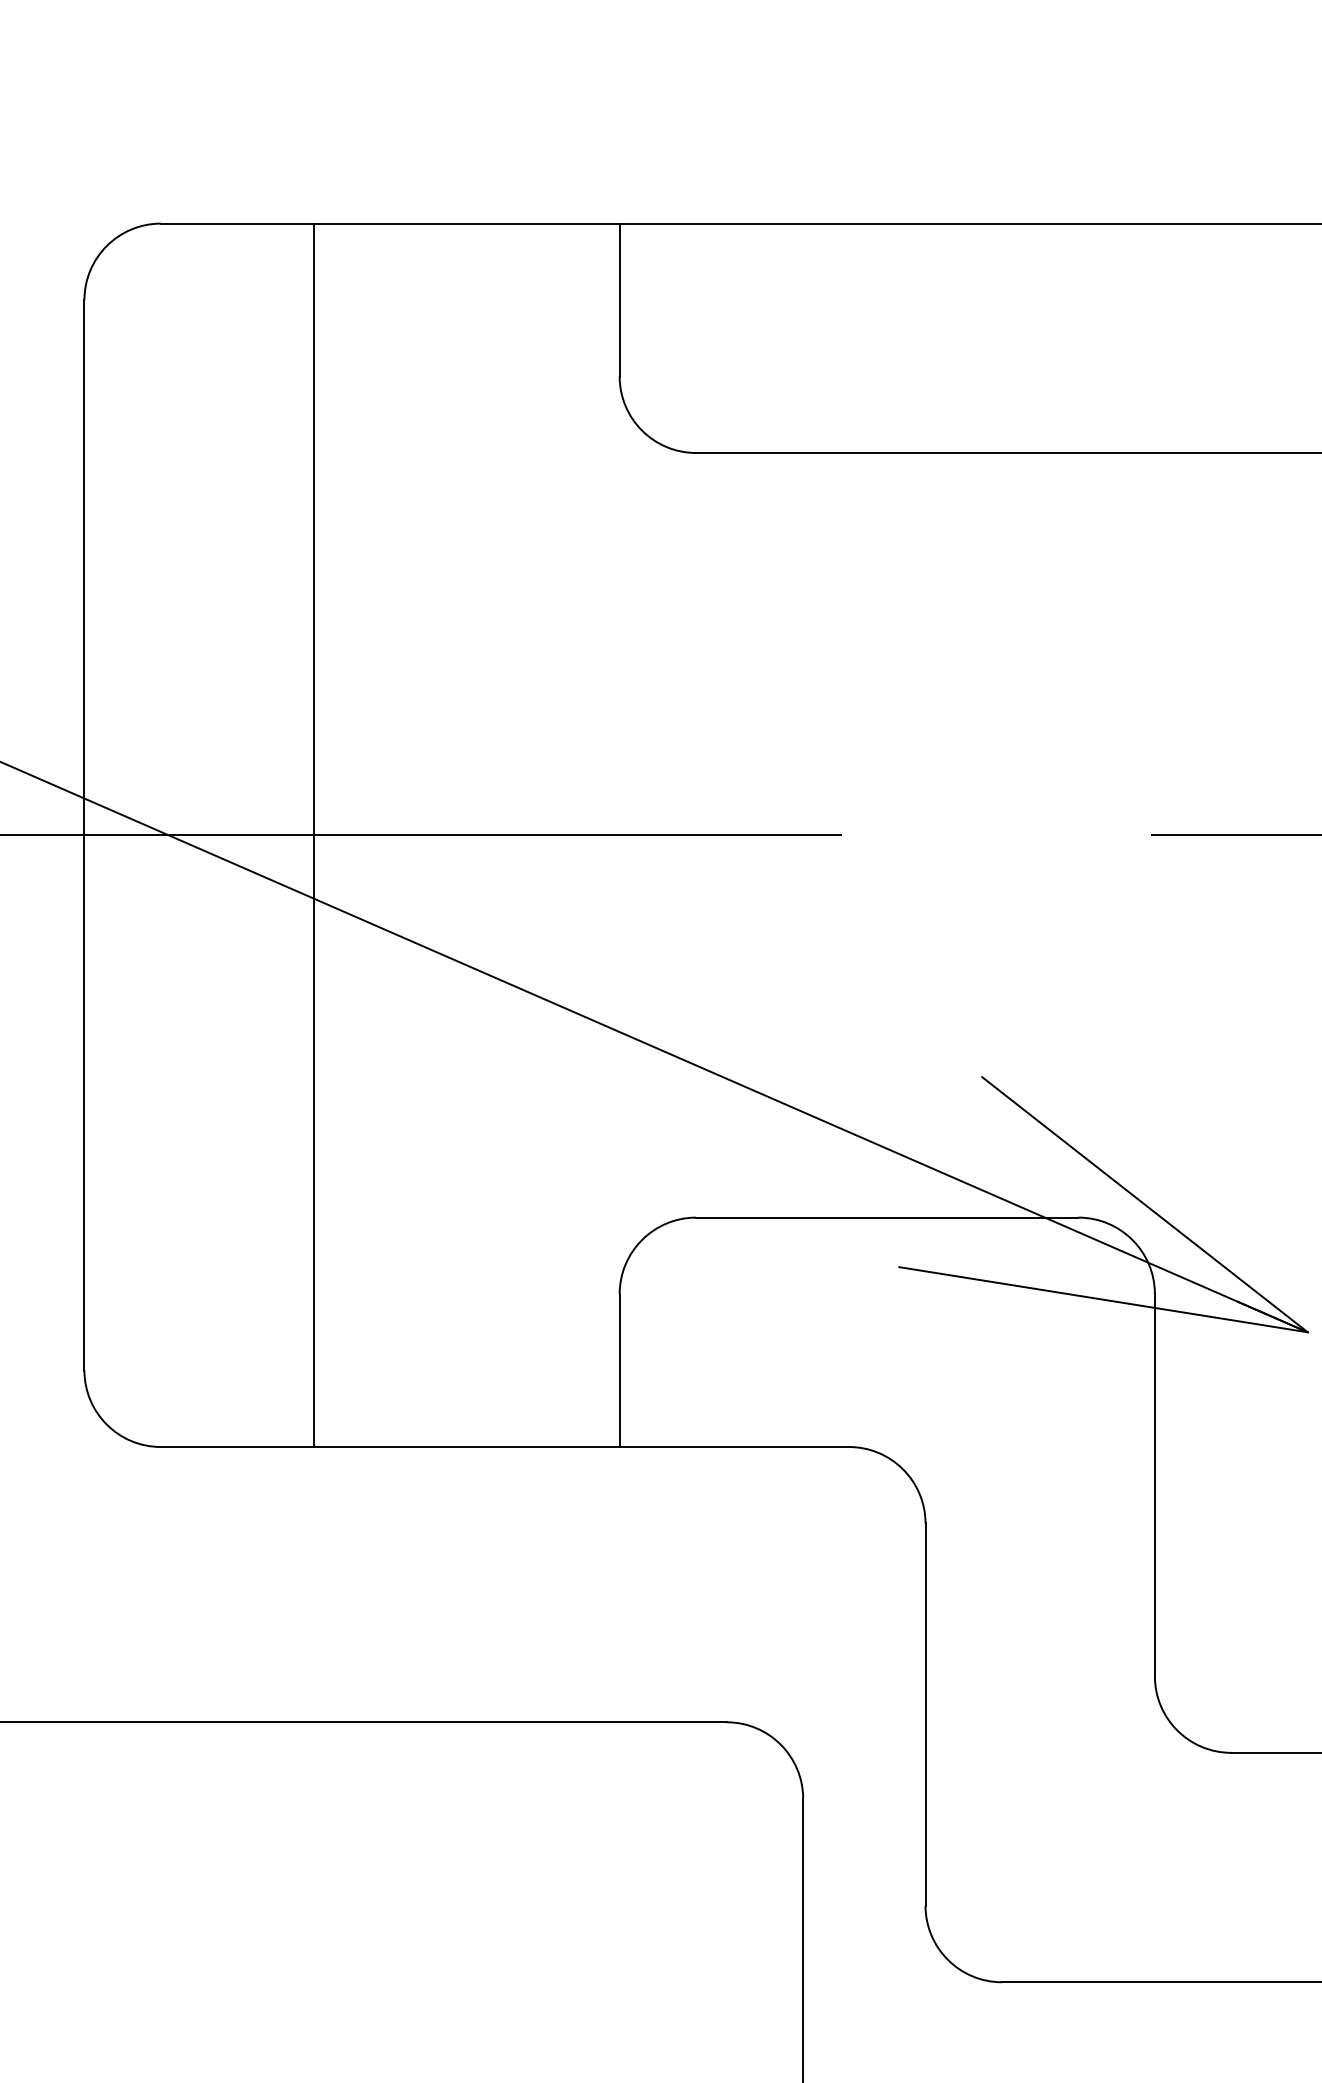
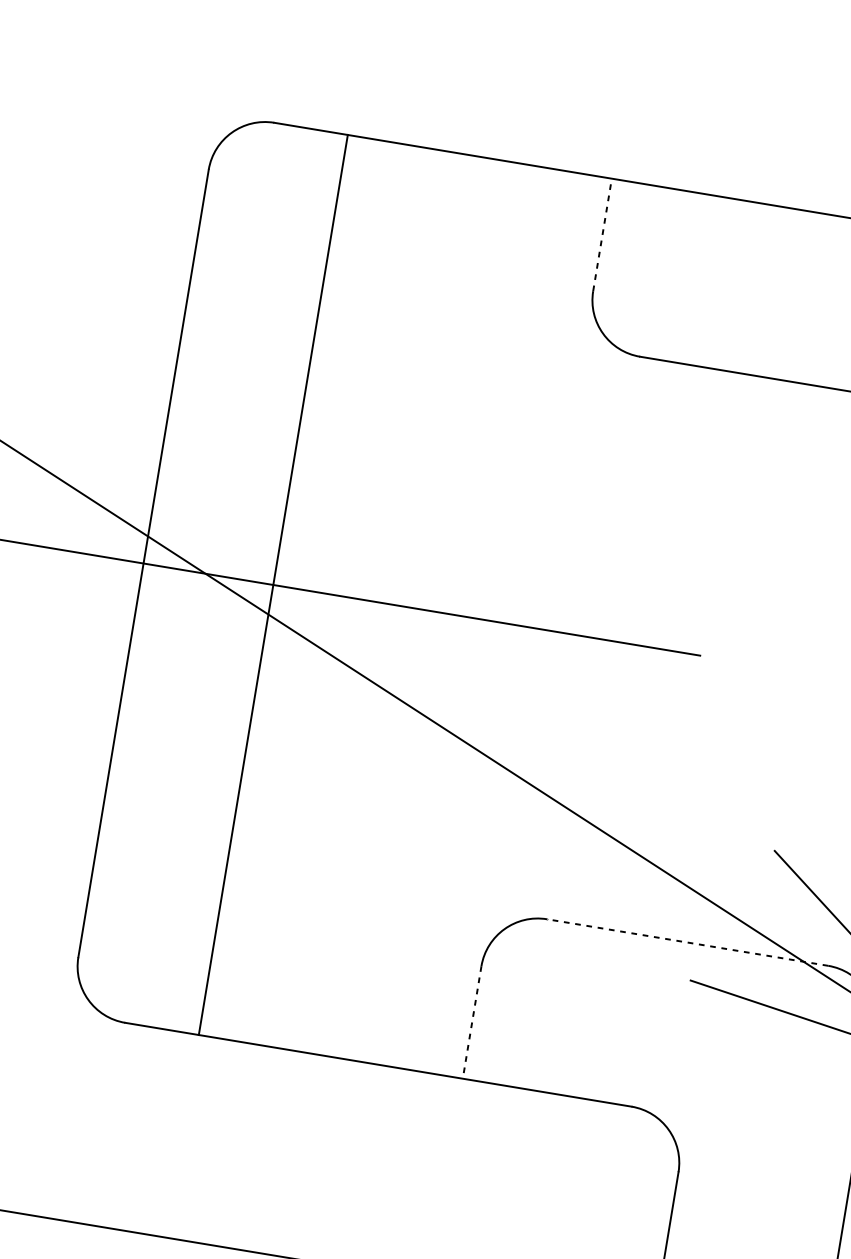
line: (619, 299) -> (602, 234), solid -> dashed
line: (313, 835) -> (273, 585), moved
line: (886, 1217) -> (687, 942), solid -> dashed
line: (619, 1371) -> (471, 1023), solid -> dashed

